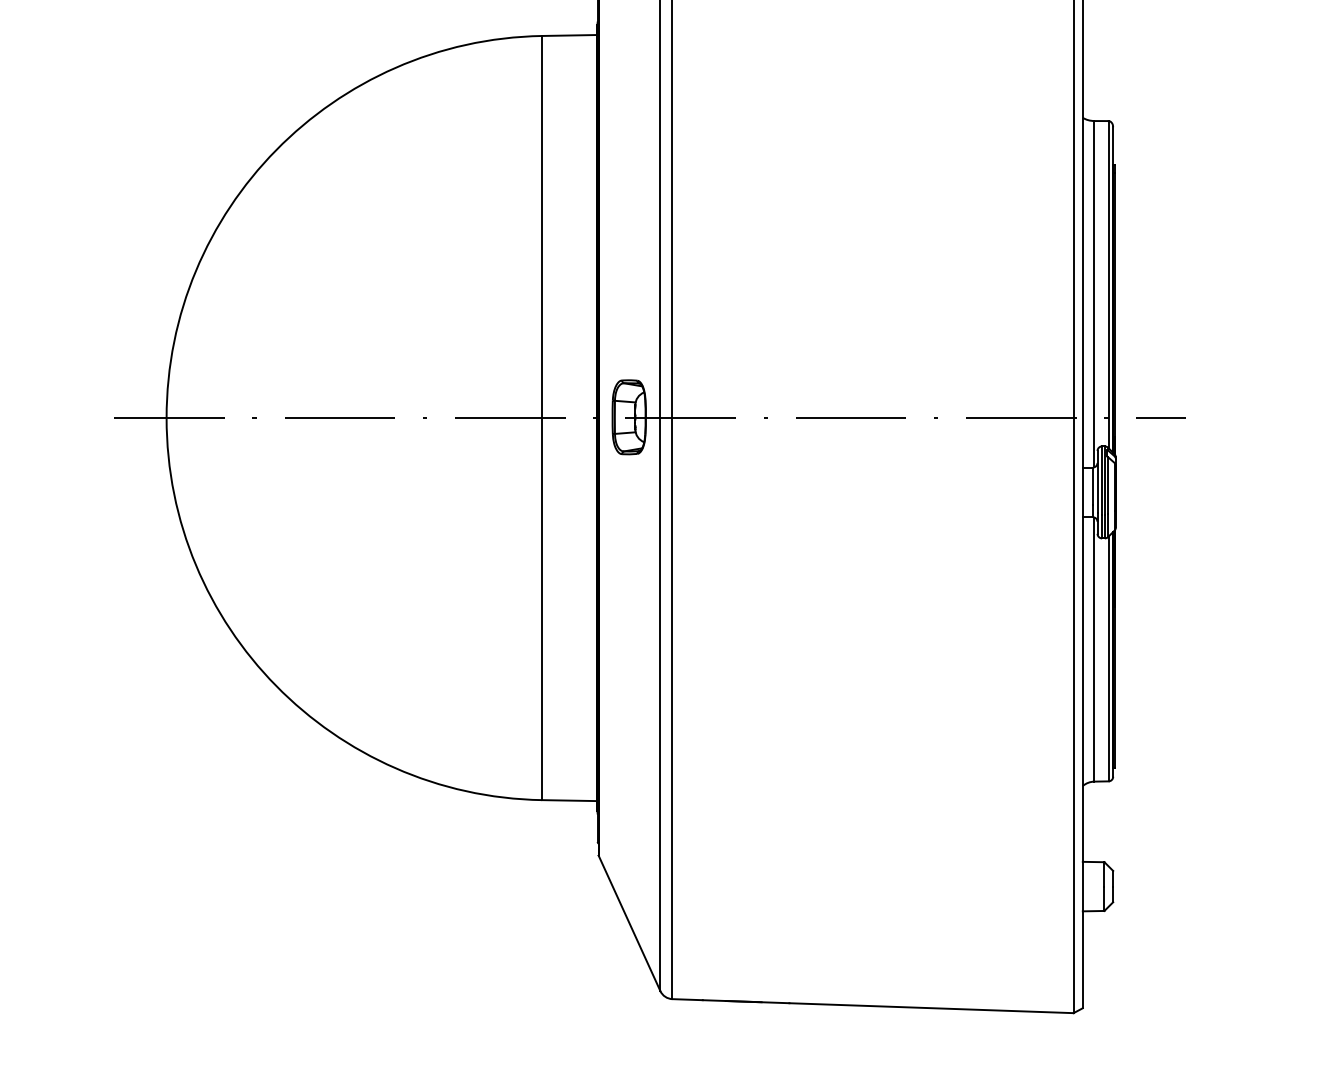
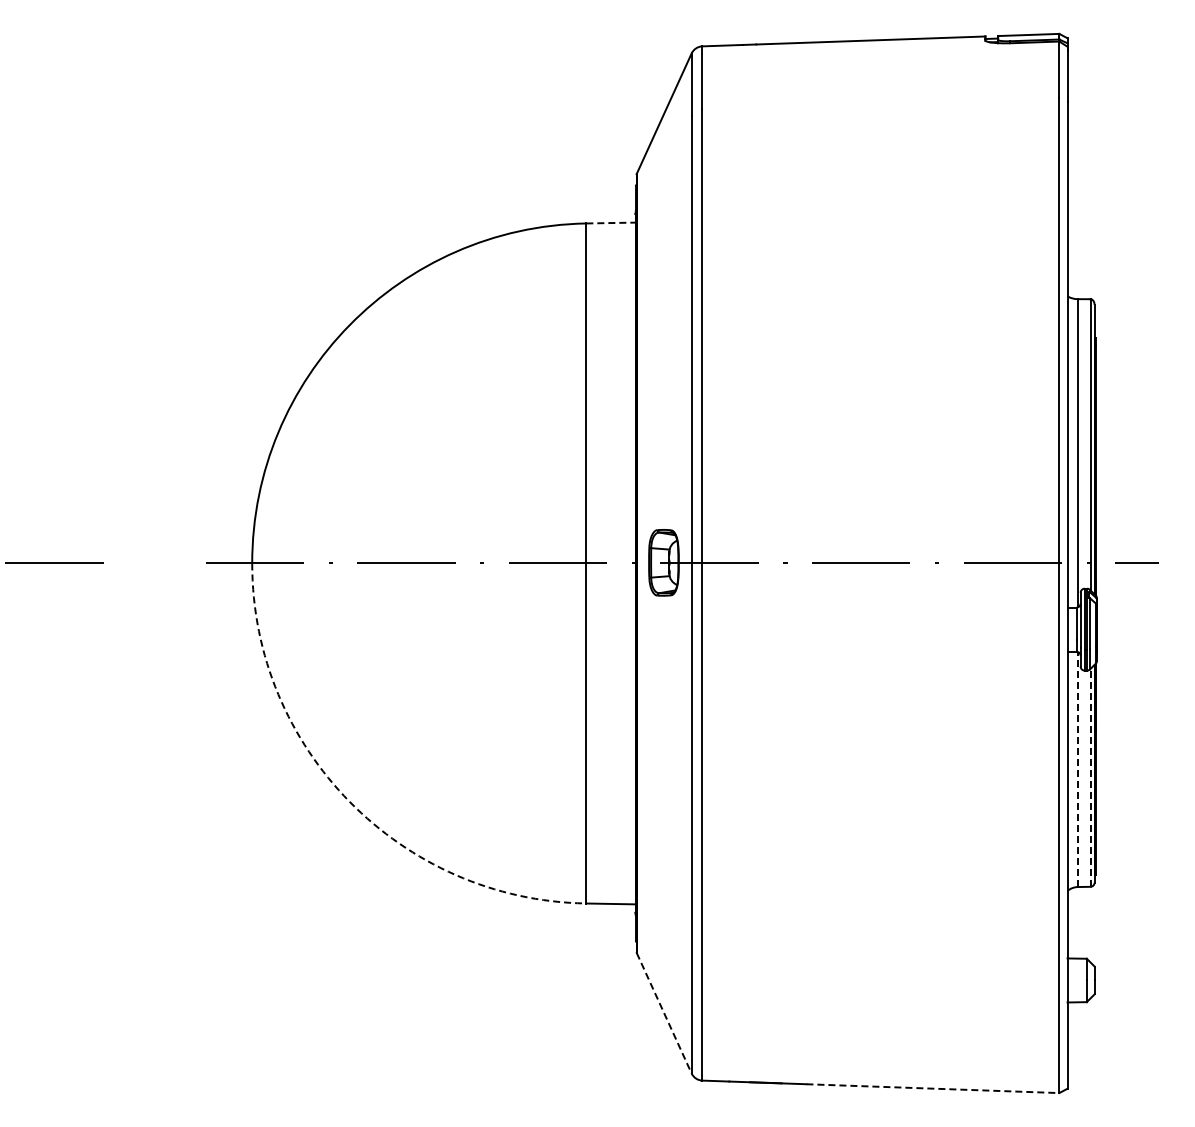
line: (569, 36) -> (610, 223), solid -> dashed
line: (1093, 649) -> (1077, 769), solid -> dashed
line: (1108, 658) -> (1090, 777), solid -> dashed
arc: (275, 685) -> (349, 801), solid -> dashed
line: (629, 923) -> (664, 1013), solid -> dashed
line: (931, 1008) -> (932, 1088), solid -> dashed

